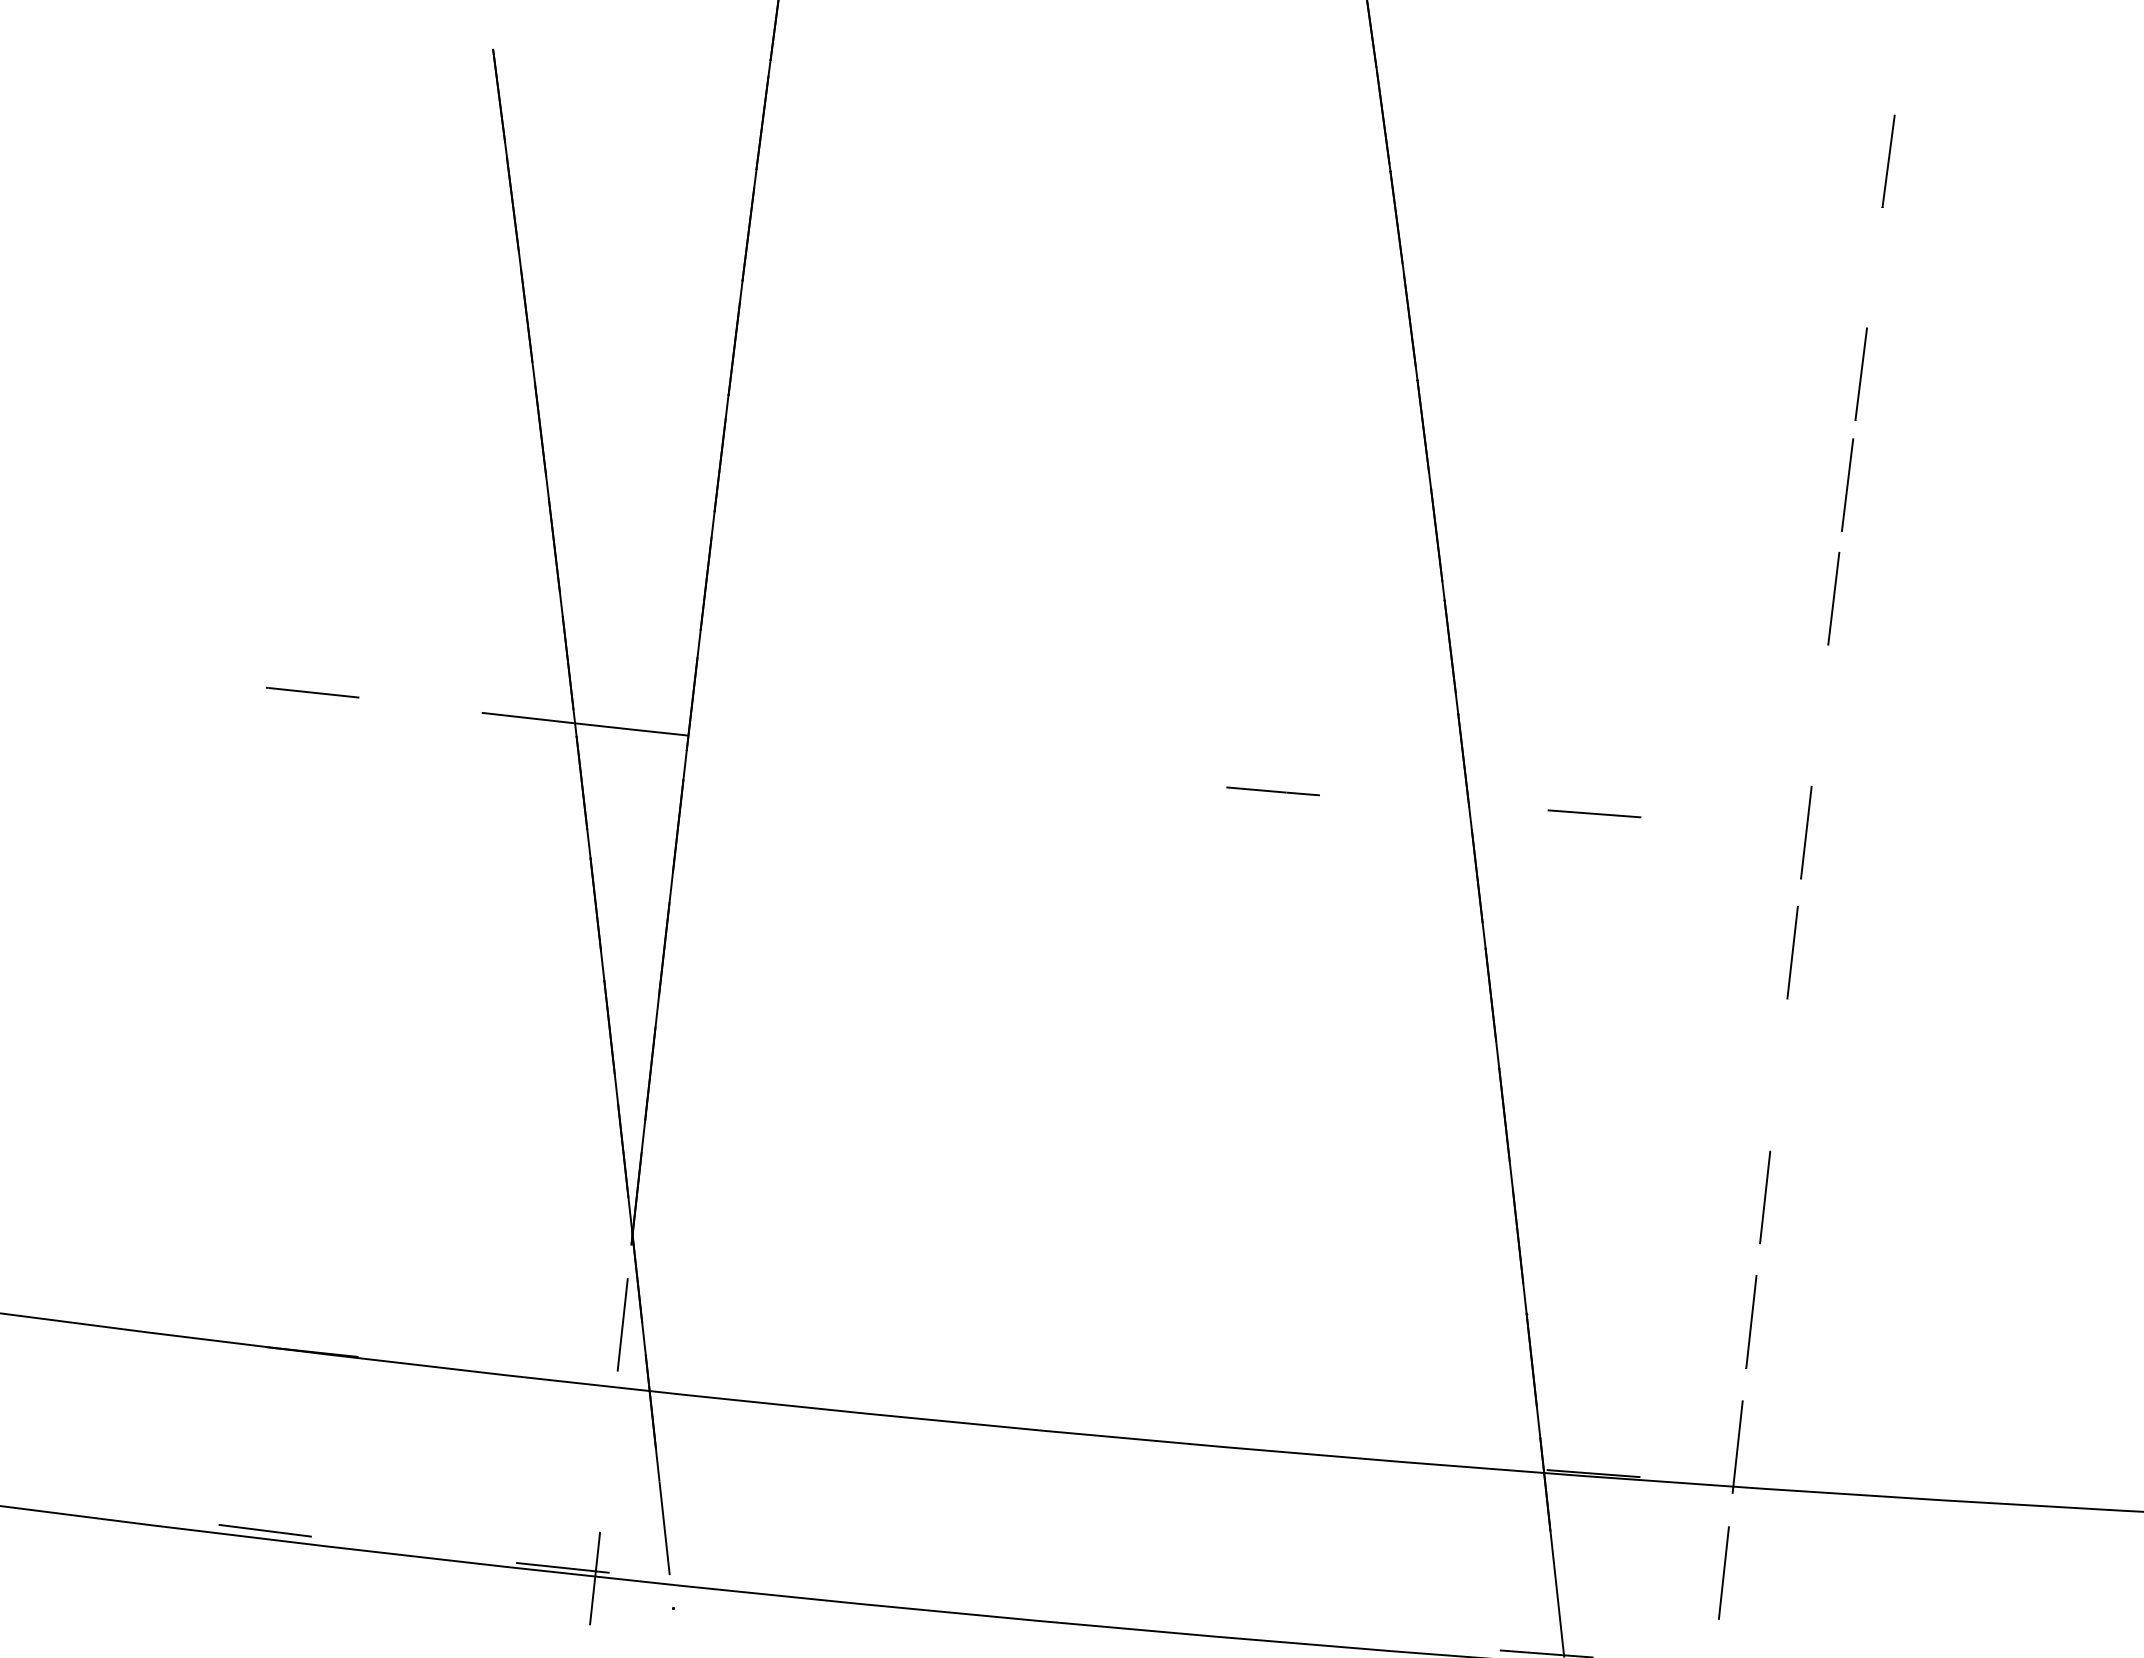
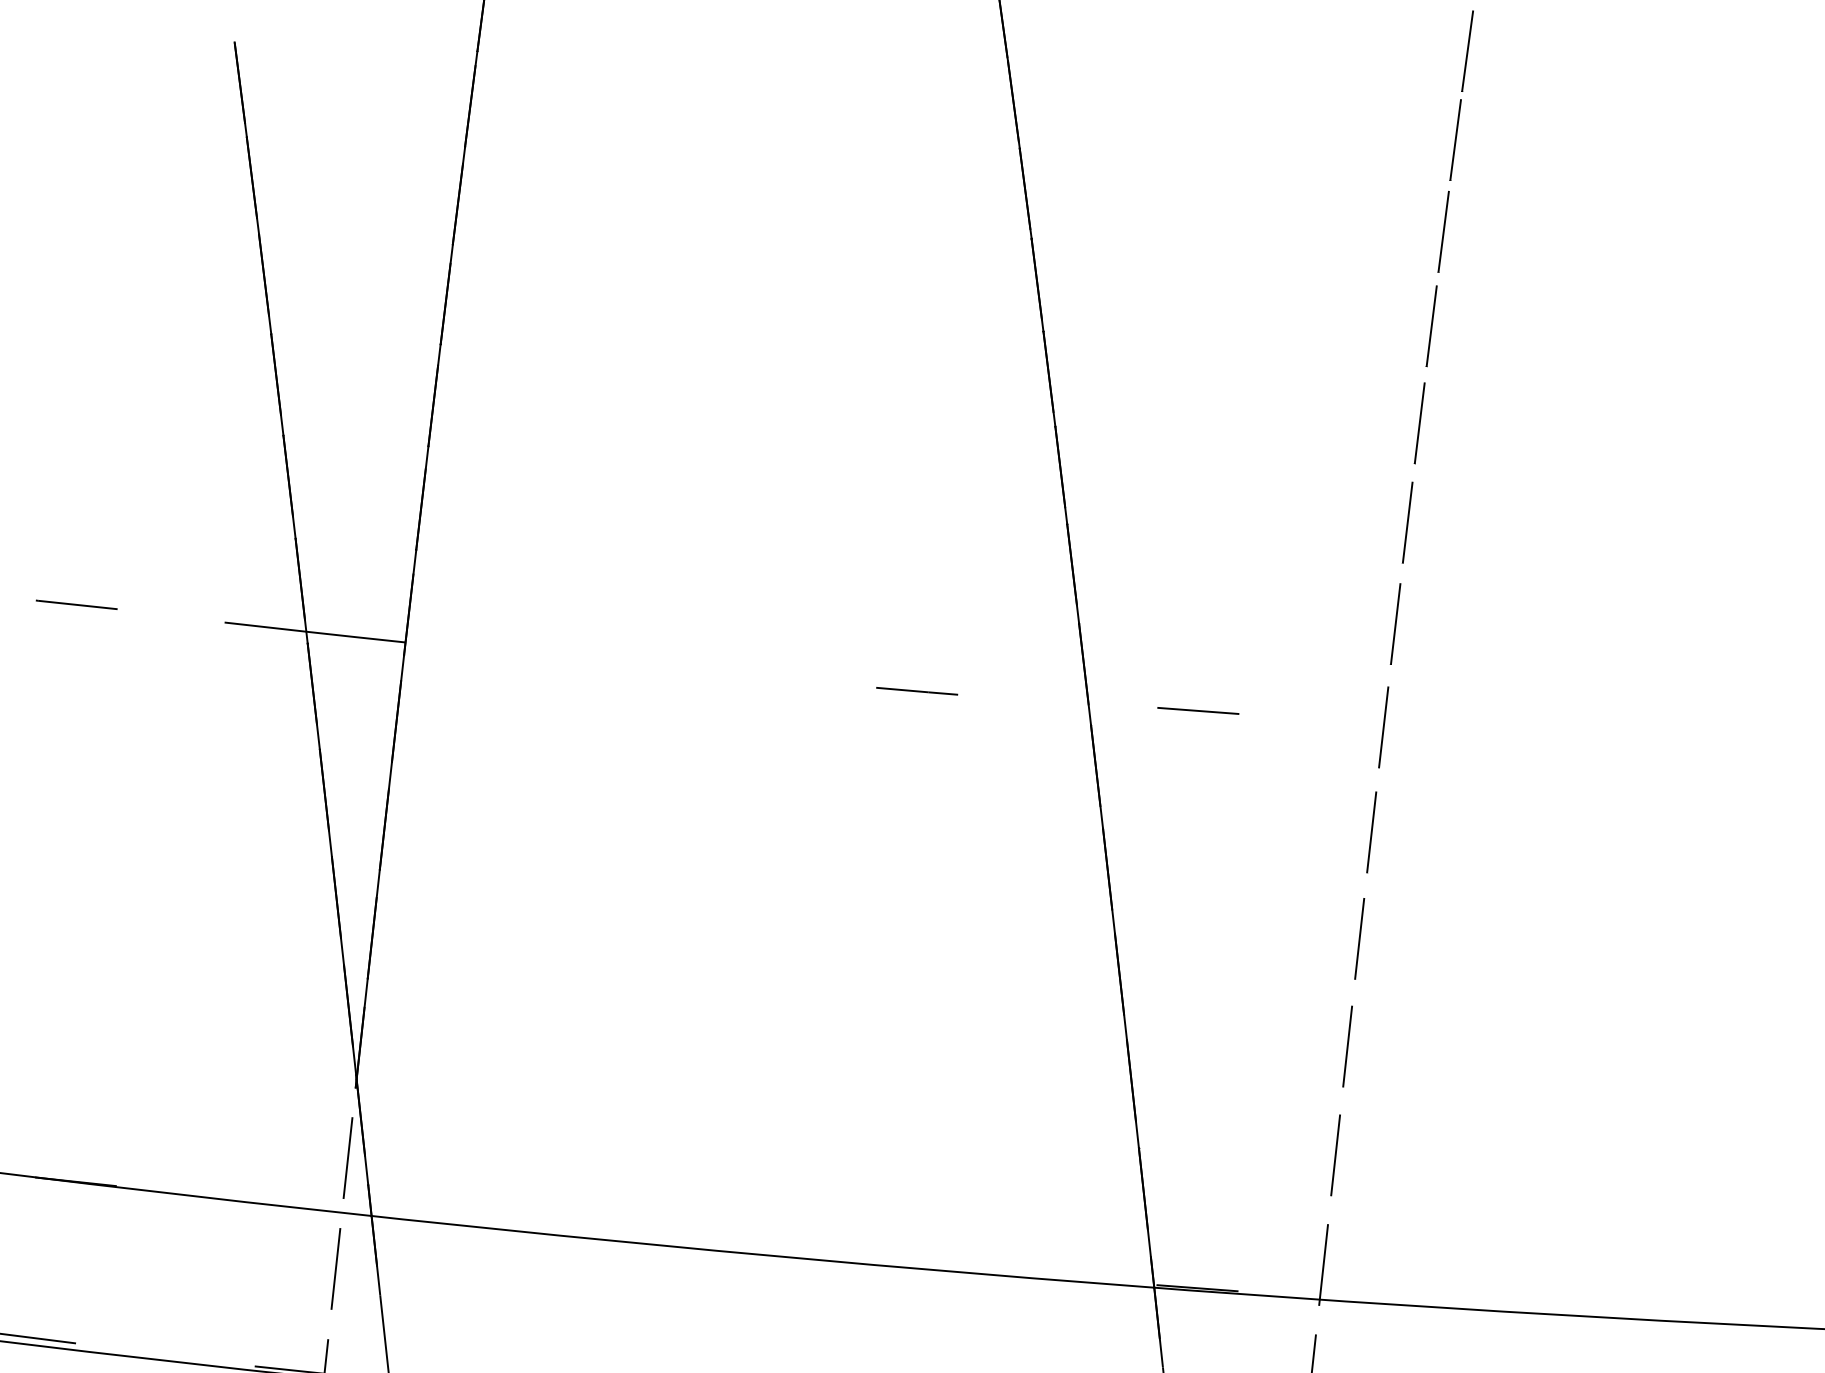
line: (1902, 59) -> (1467, 50), added
line: (1874, 265) -> (1443, 231), added
line: (1819, 714) -> (1395, 623), added
line: (1778, 1074) -> (1359, 938), added
line: (608, 1451) -> (335, 1268), added

